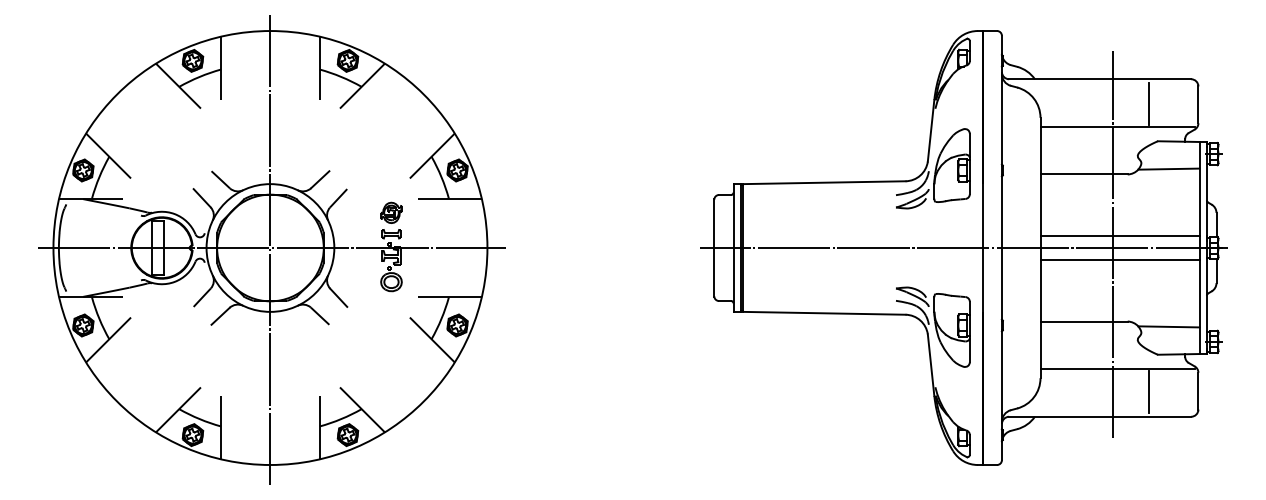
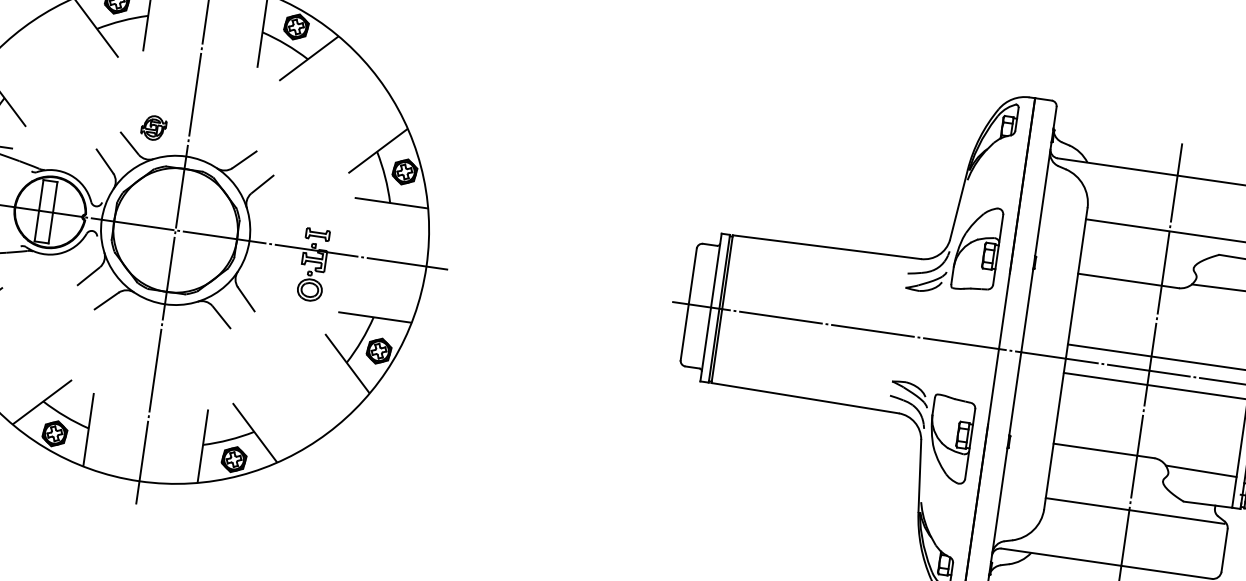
line: (1148, 104) -> (1214, 210), removed
part: (391, 212) -> (153, 127), moved
line: (1148, 391) -> (1166, 542), removed

